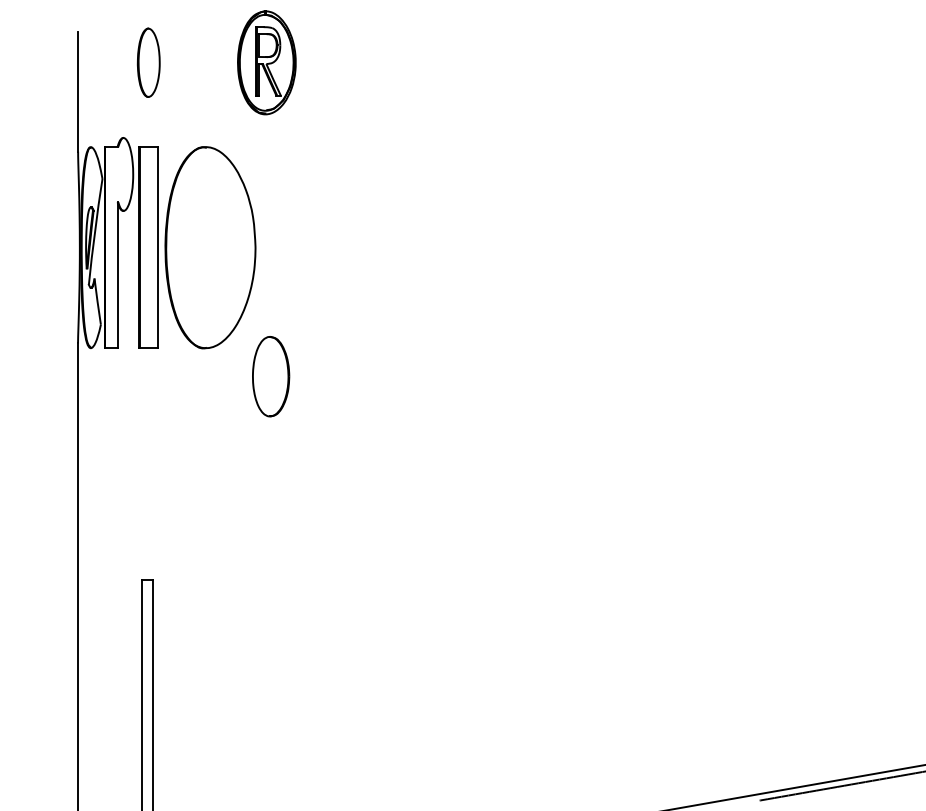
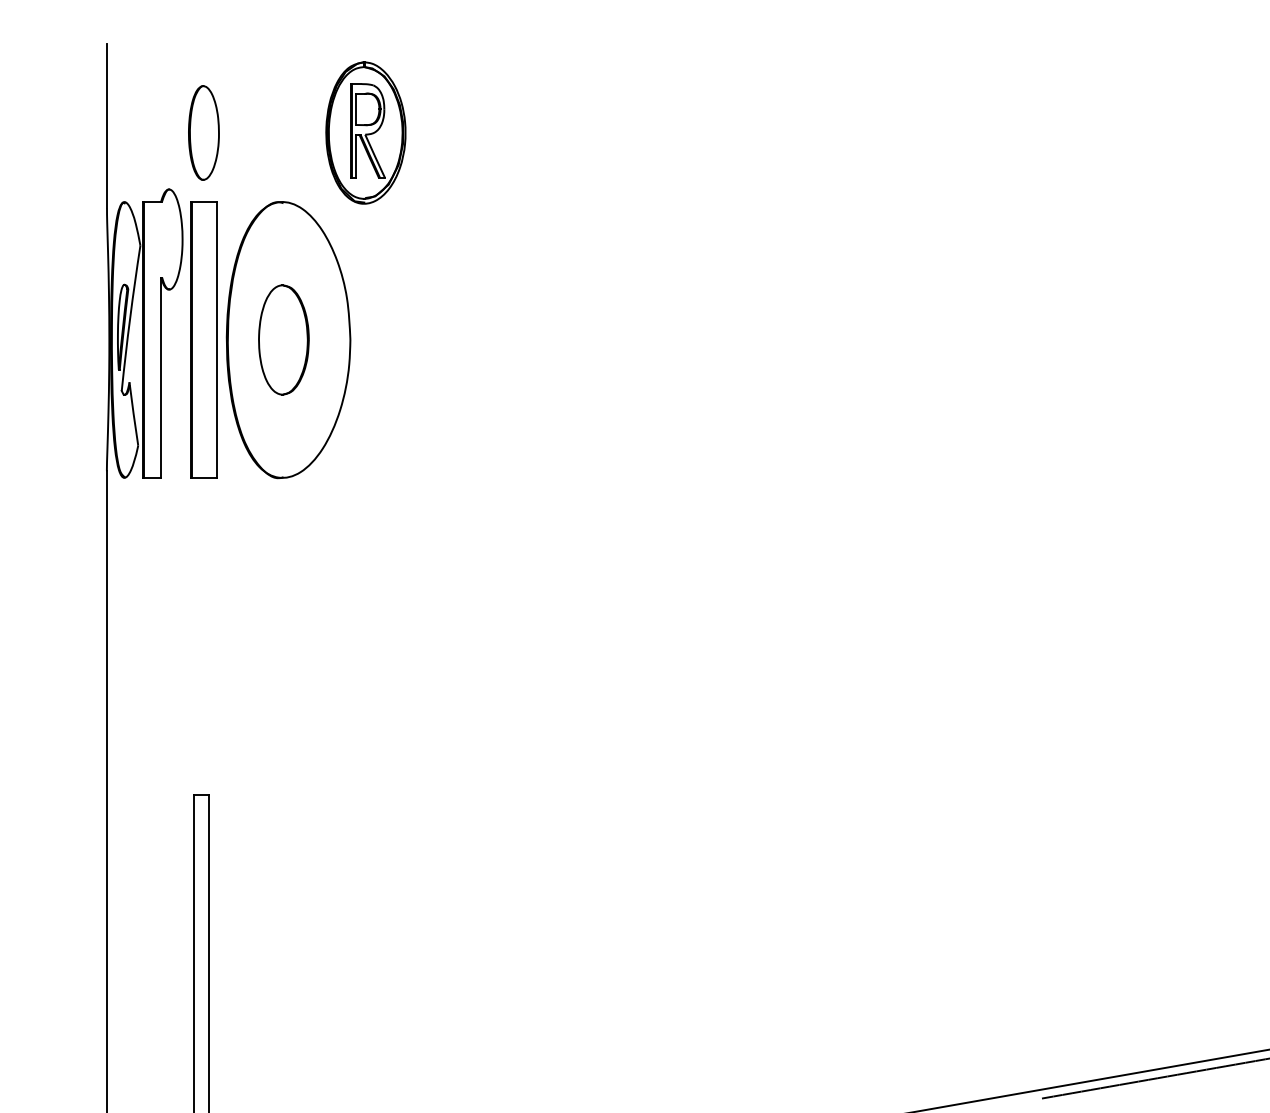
part: (148, 62) -> (203, 132), moved
part: (266, 62) -> (365, 132), moved
part: (271, 376) -> (284, 339), moved

